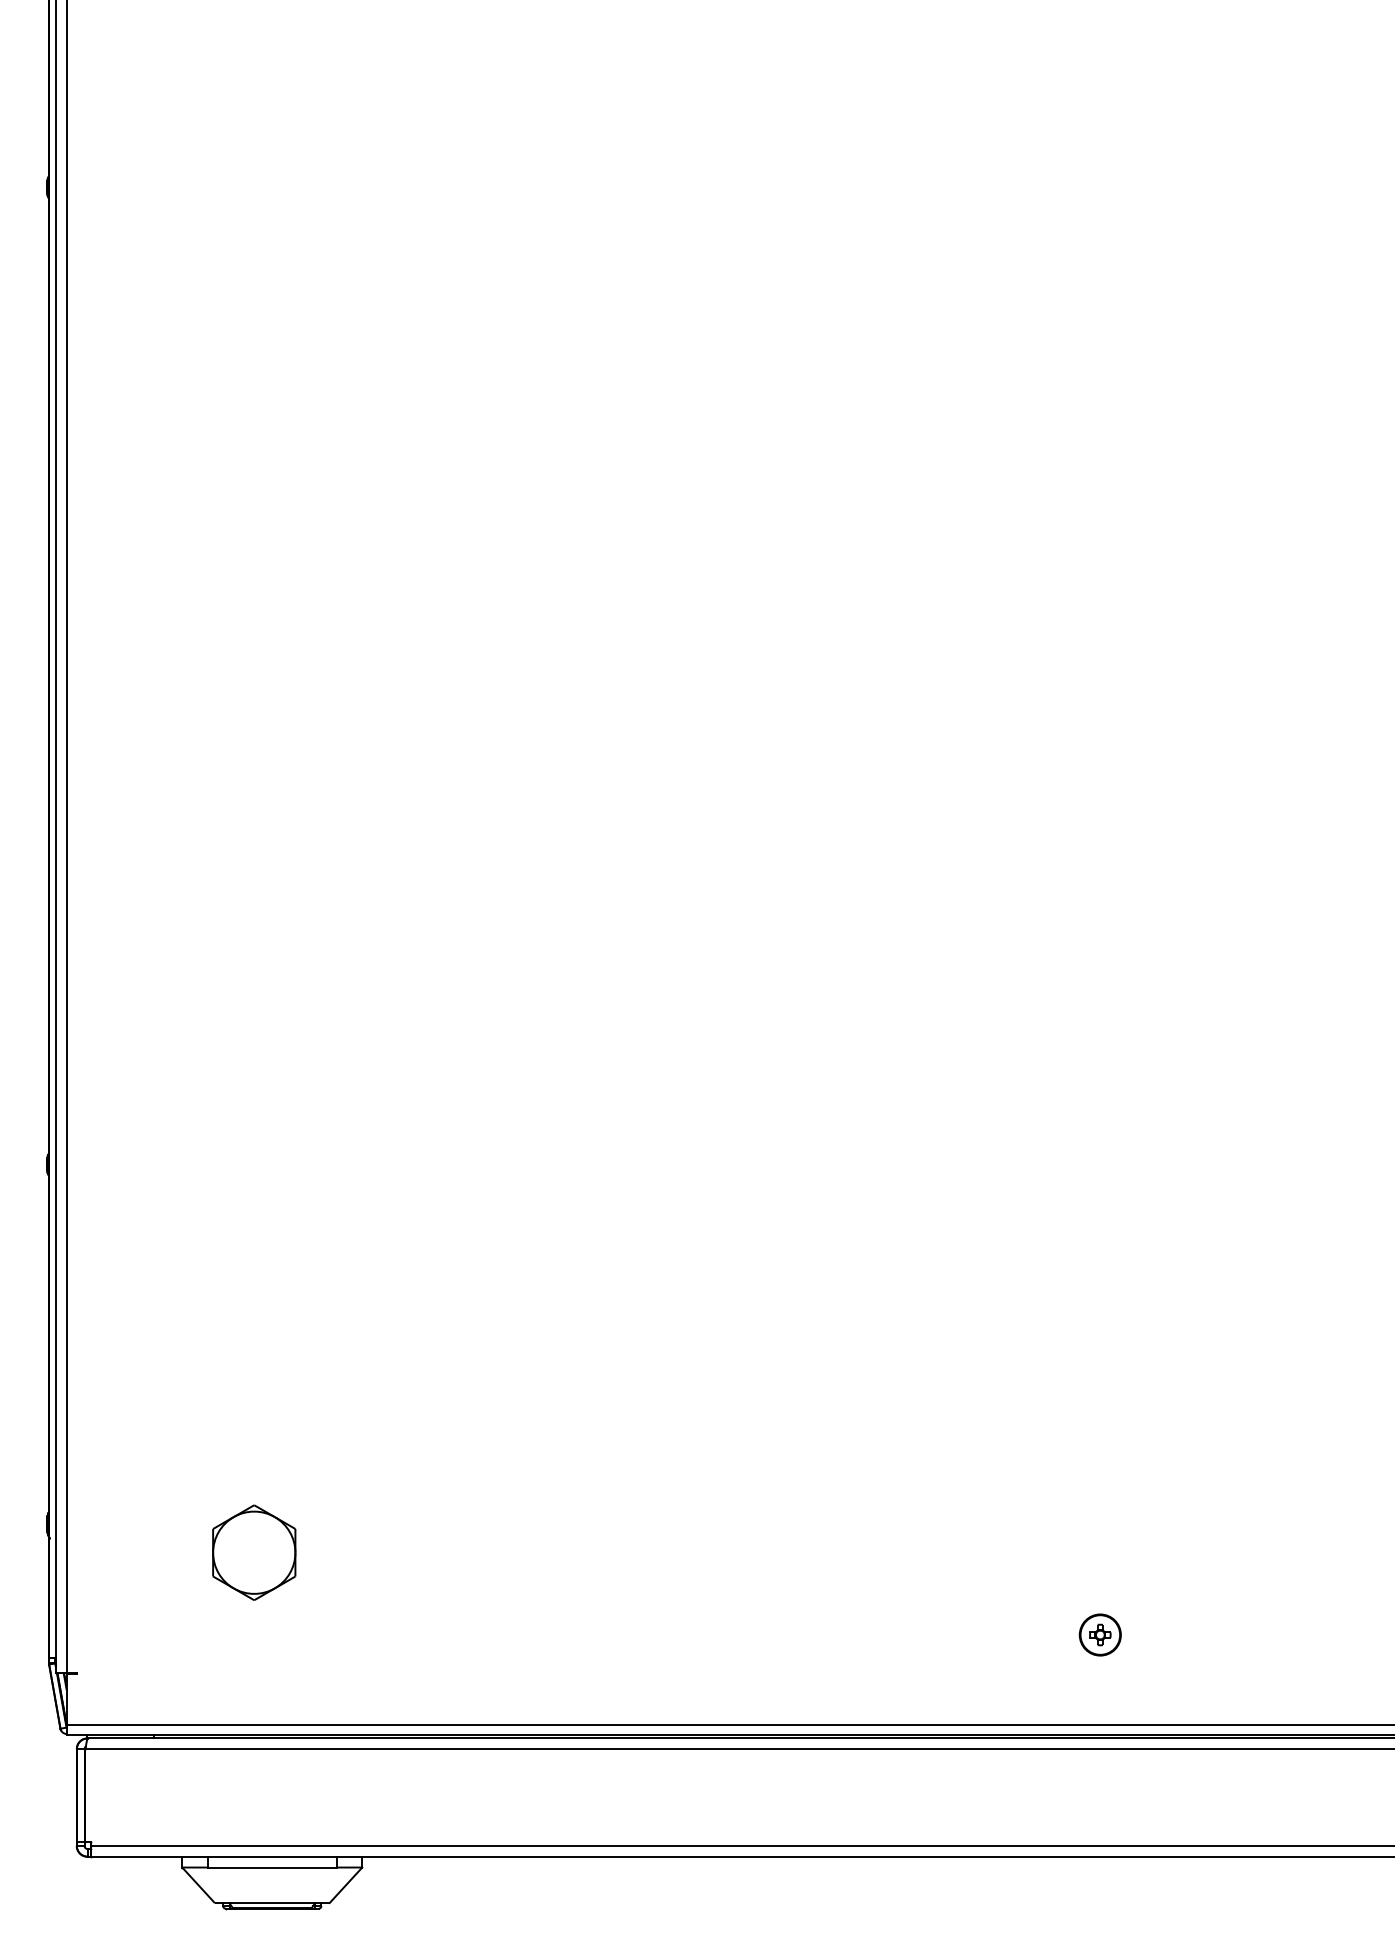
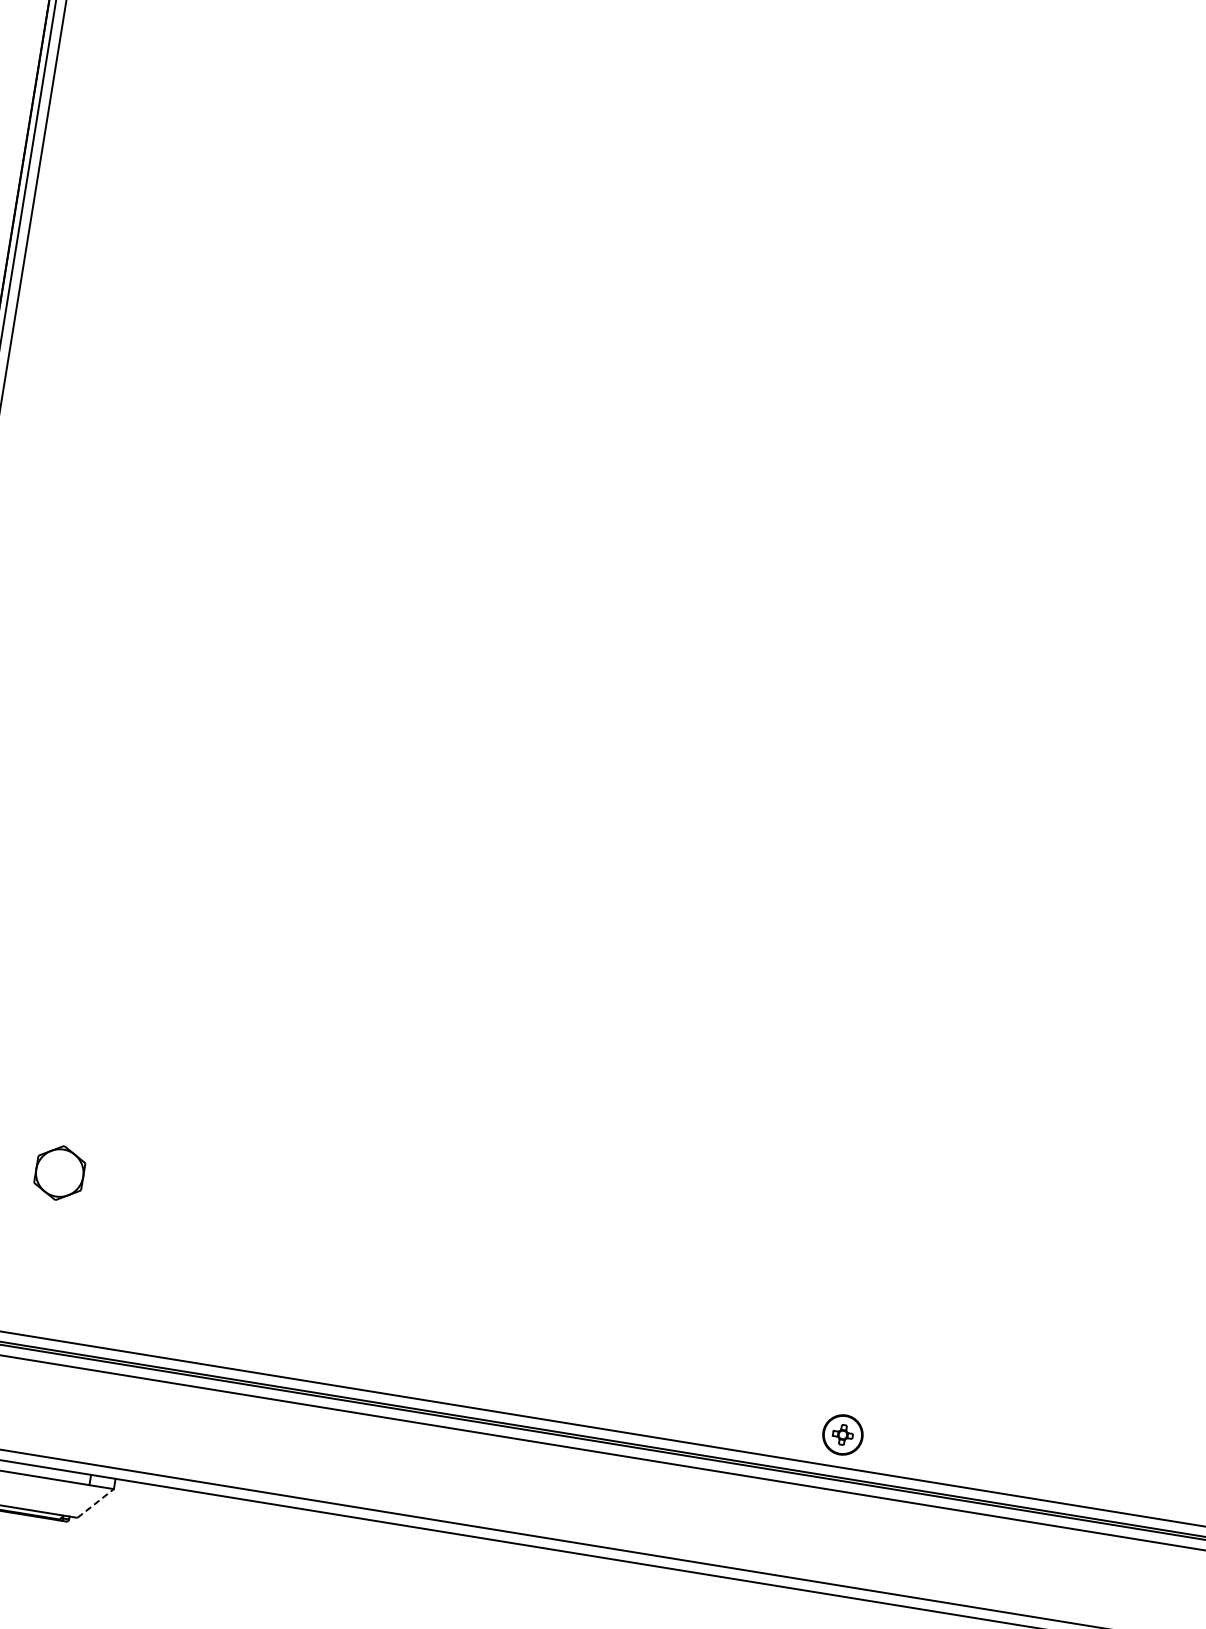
part: (254, 1552) -> (59, 1172), size x0.6
part: (1099, 1634) -> (842, 1434), moved
line: (346, 1884) -> (96, 1502), solid -> dashed

